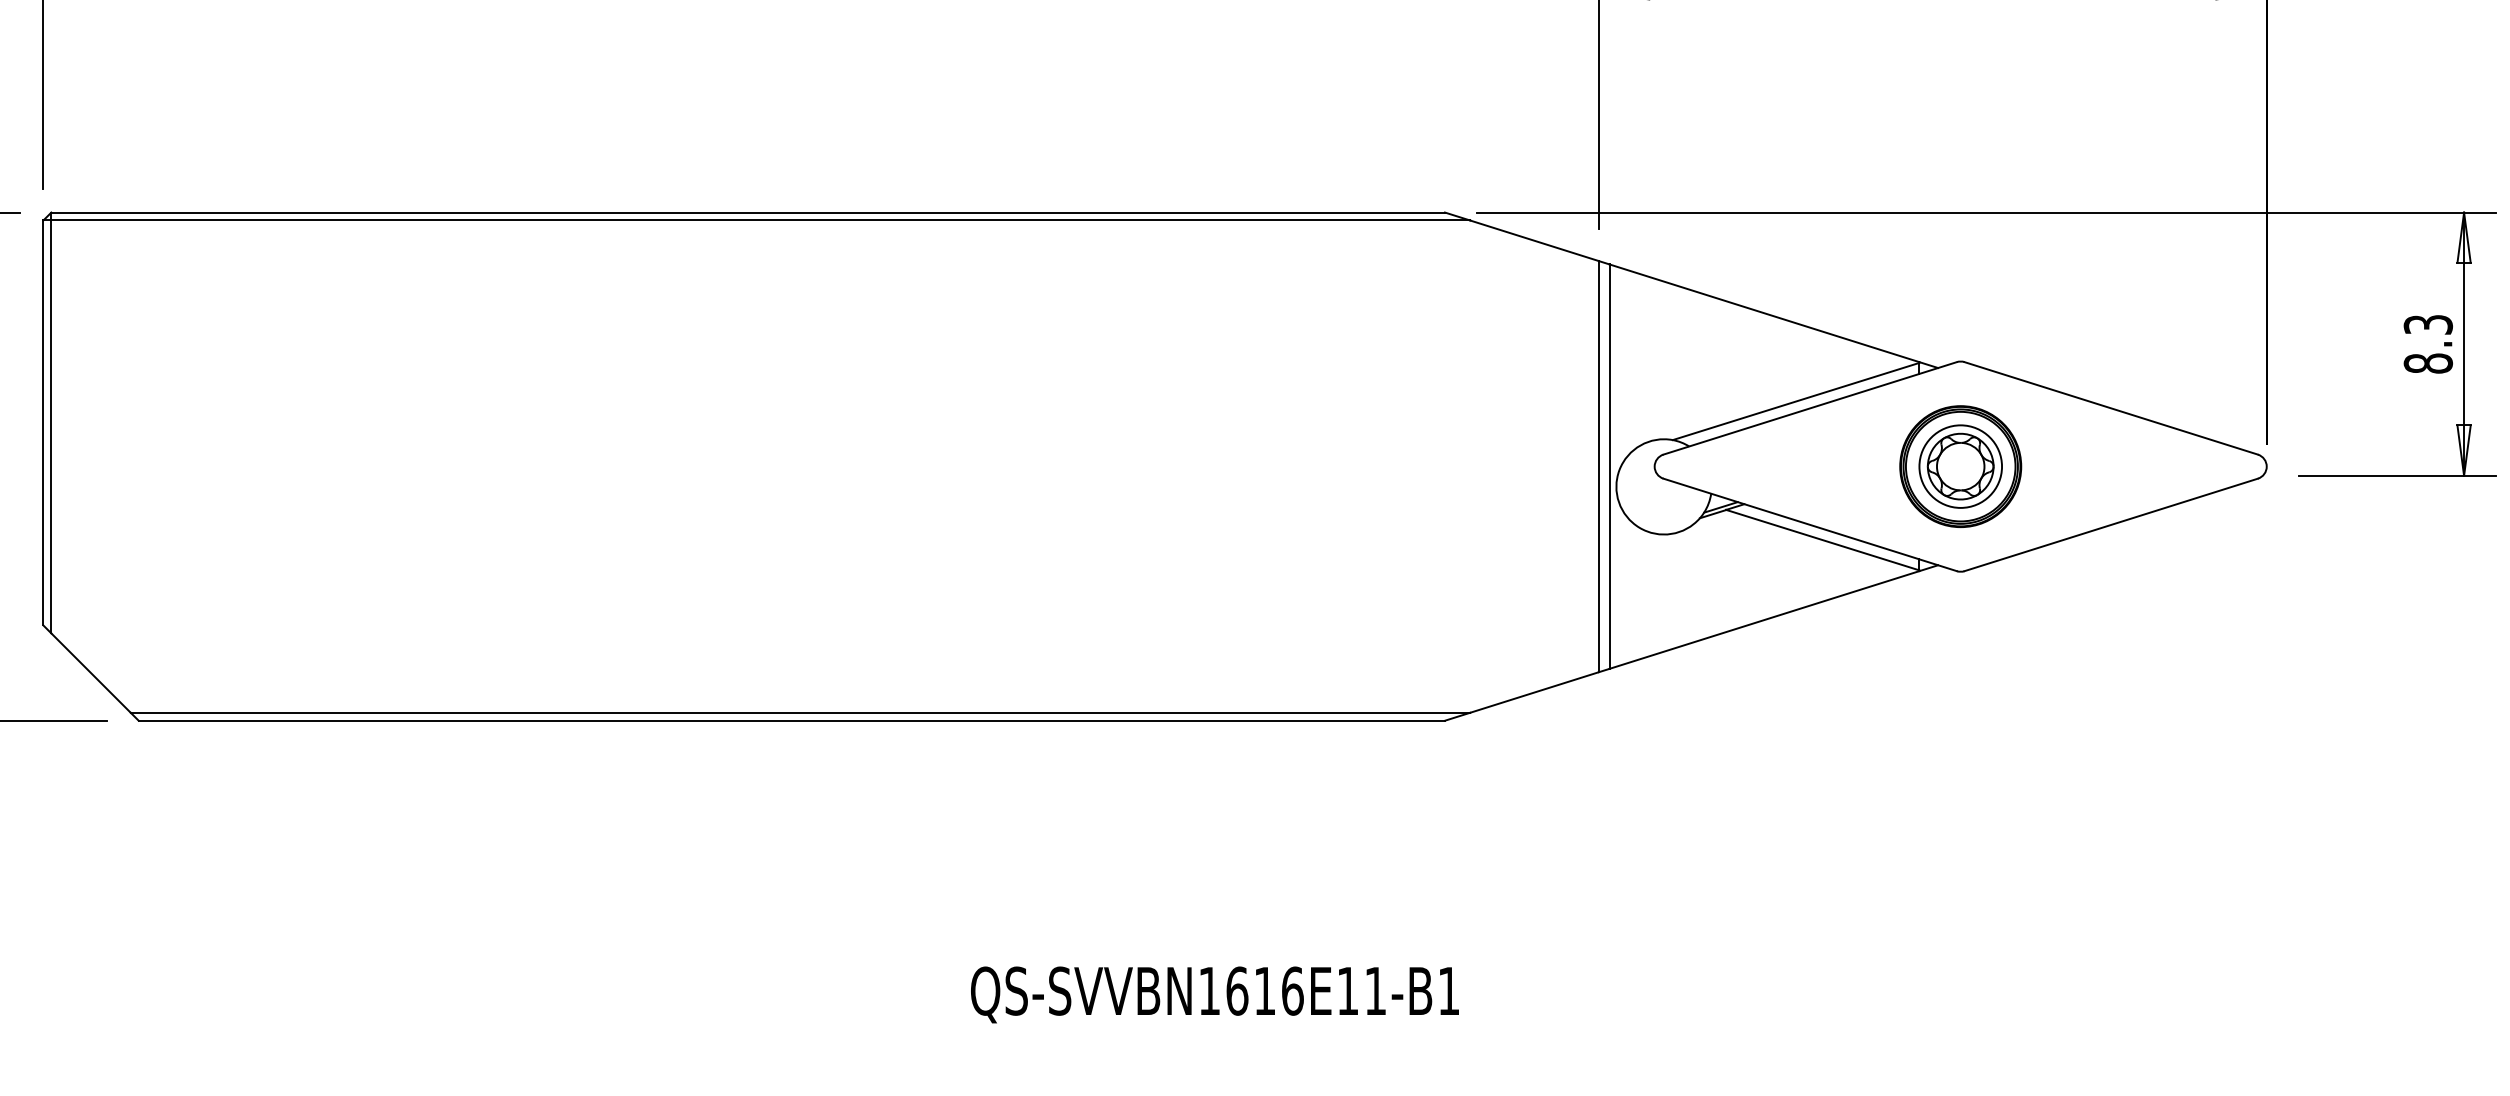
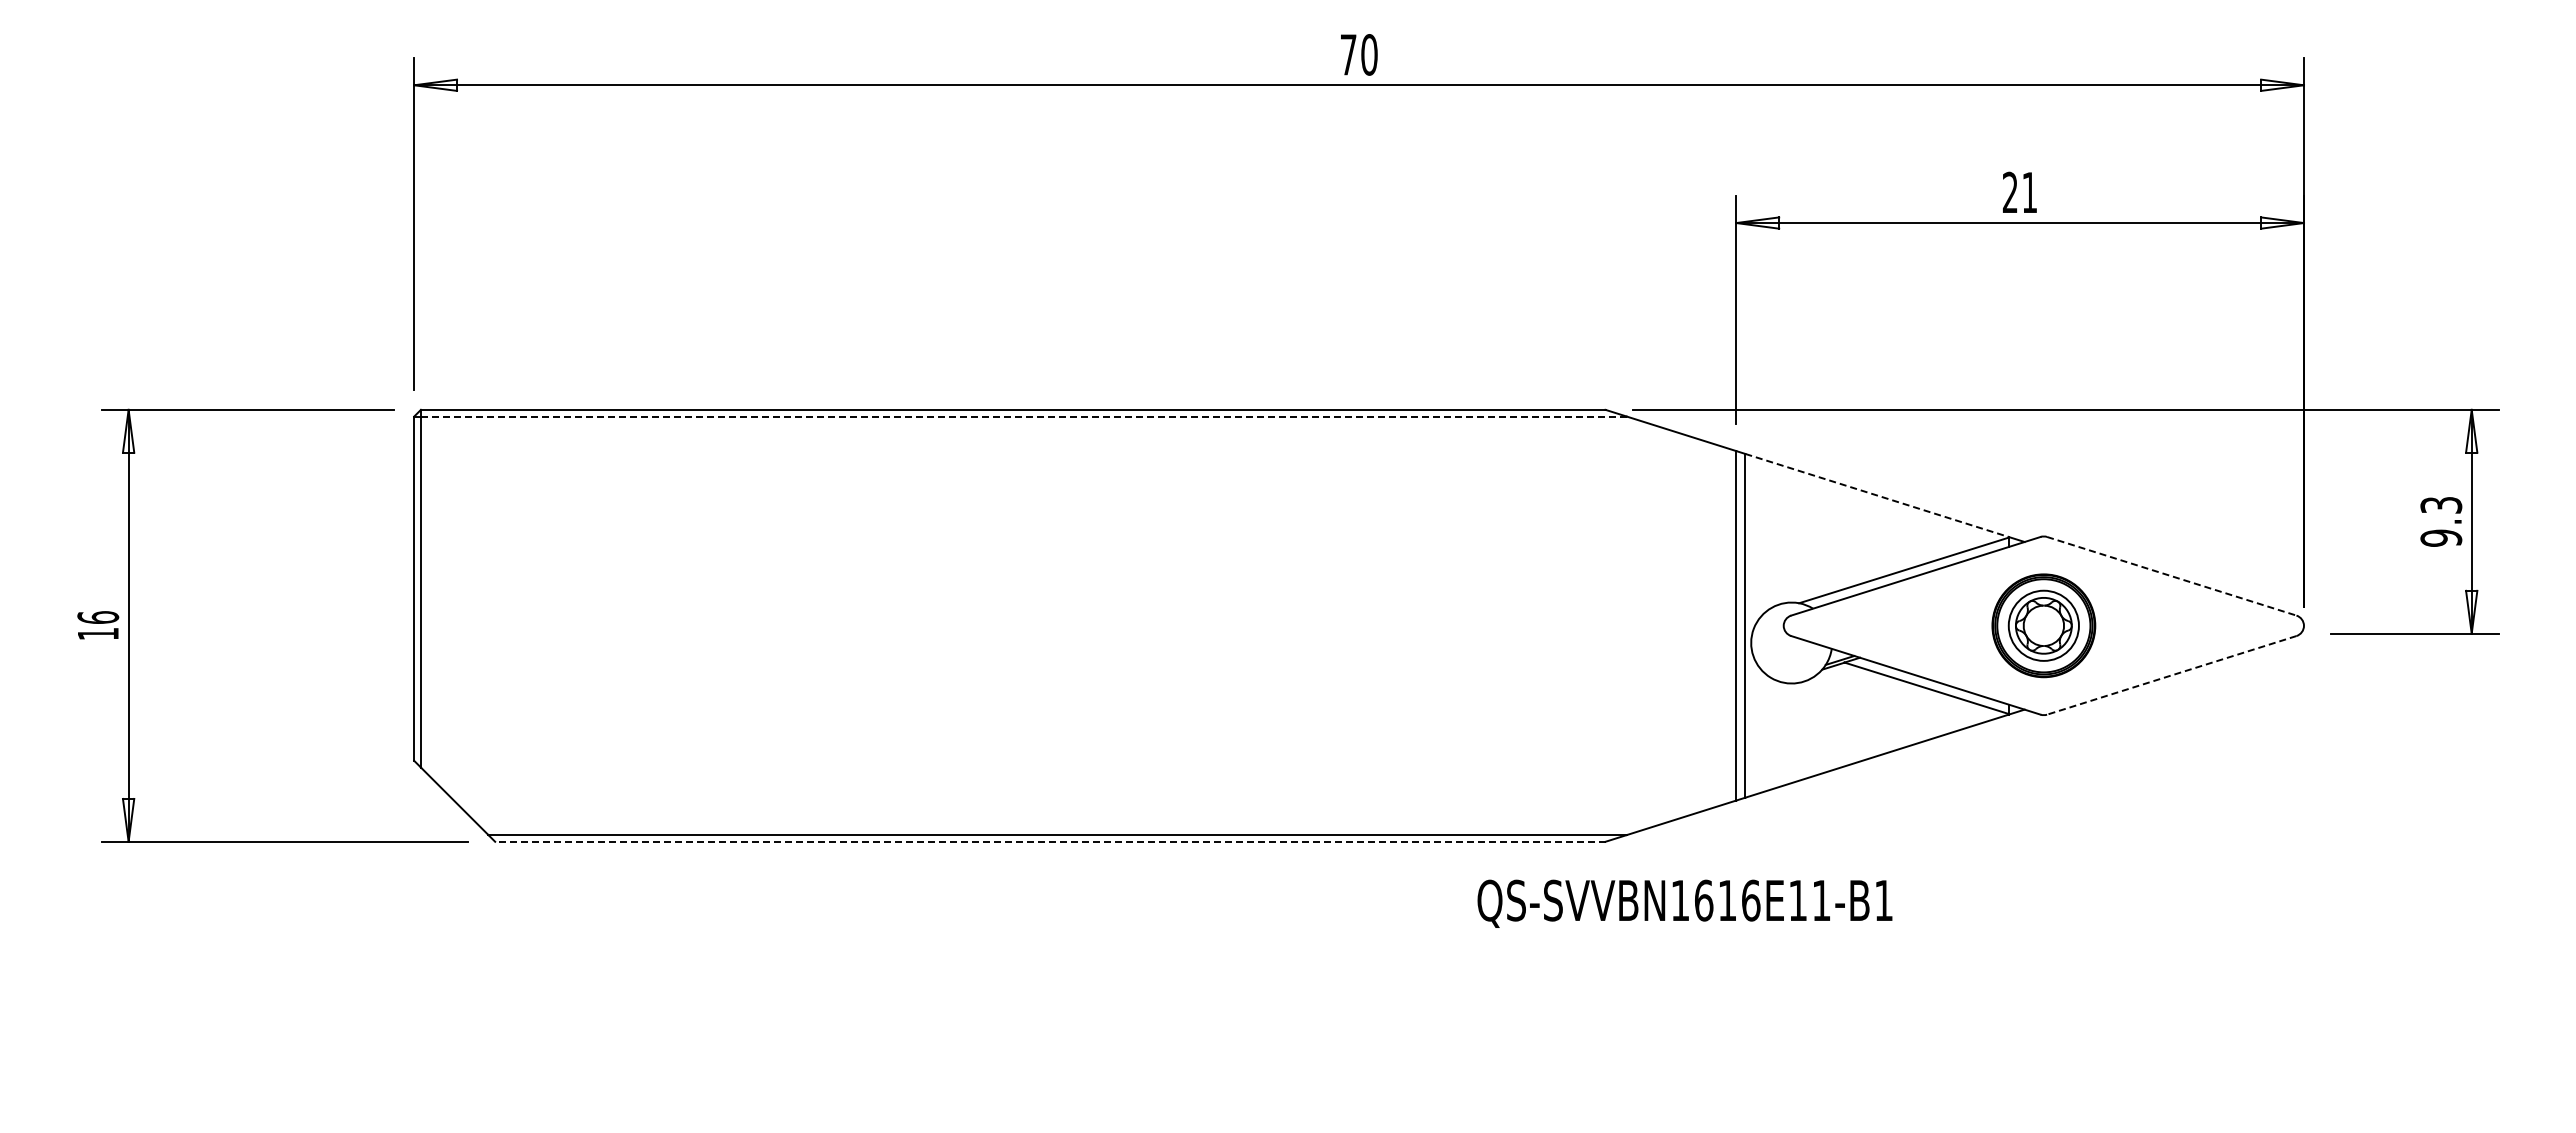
line: (760, 220) -> (1023, 416), solid -> dashed
line: (1764, 313) -> (1877, 495), solid -> dashed
text: (2428, 362) -> (2441, 537), 8.3 -> 9.3
line: (2110, 408) -> (2171, 576), solid -> dashed
line: (2110, 525) -> (2171, 675), solid -> dashed
line: (790, 720) -> (1049, 841), solid -> dashed
text: (1214, 994) -> (1684, 903), moved

